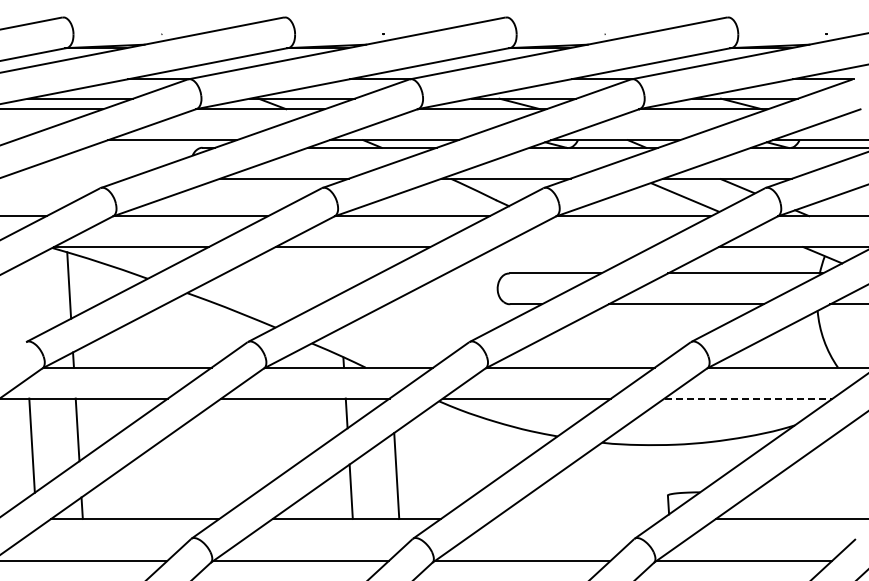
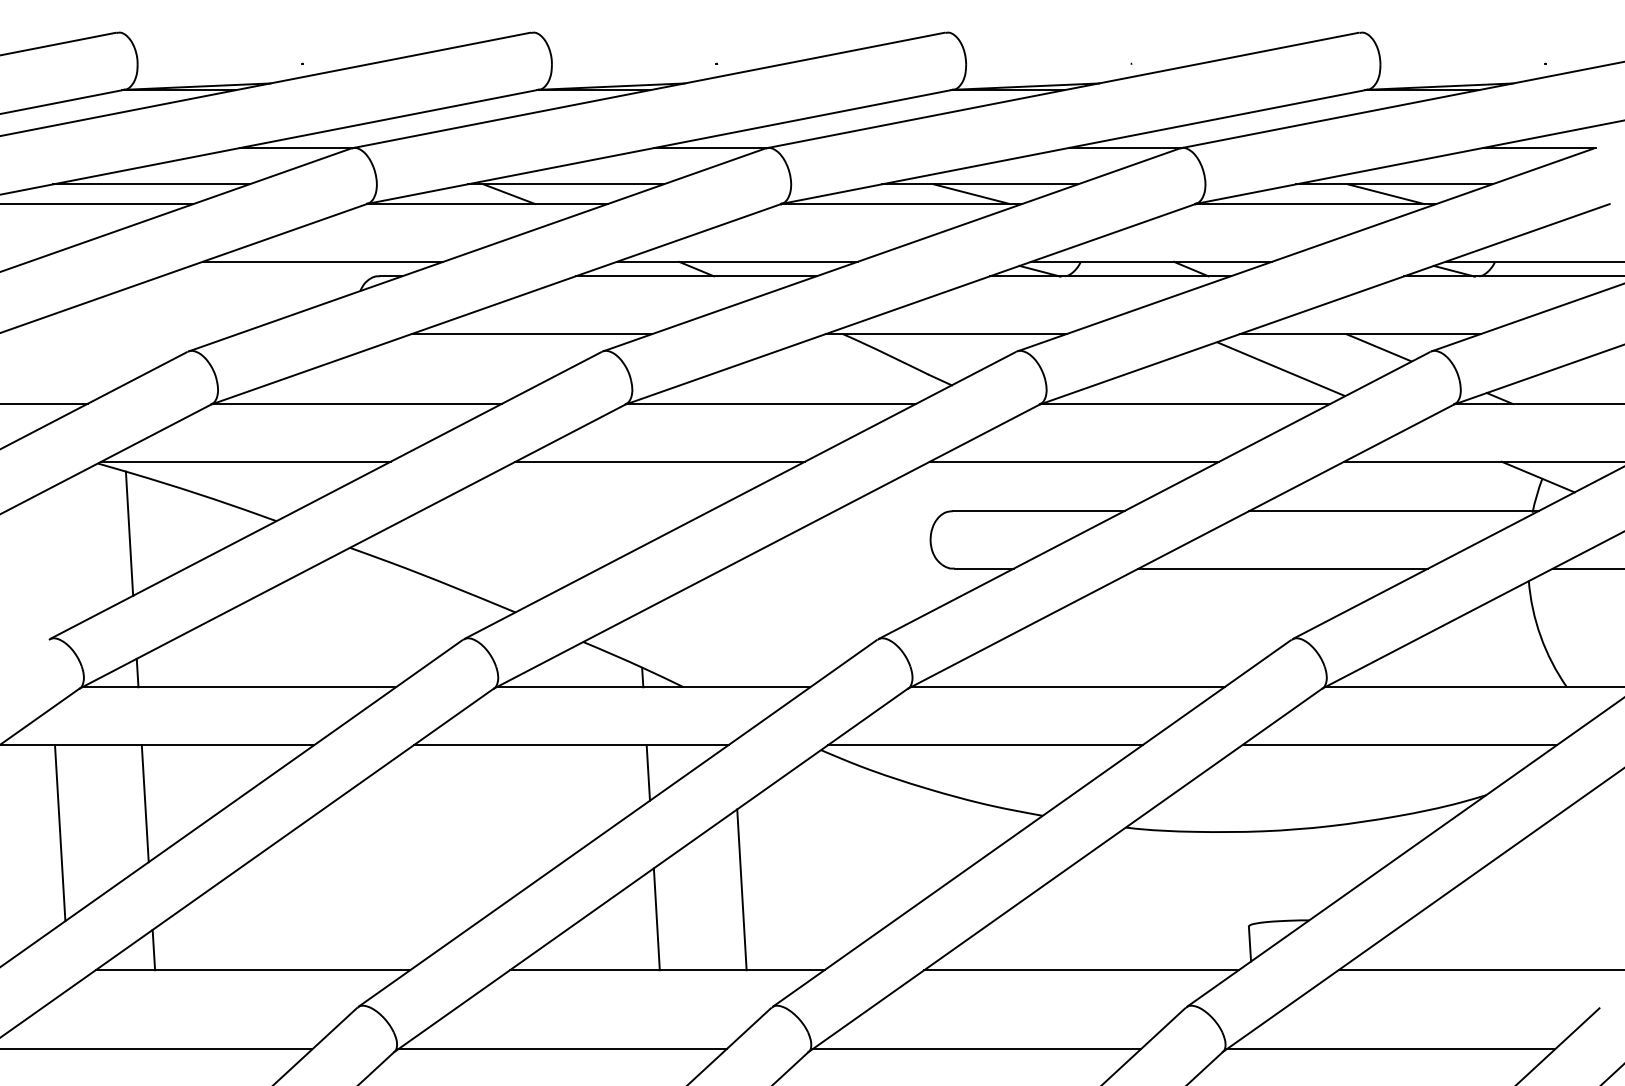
line: (574, 247) -> (1074, 462), added
line: (749, 398) -> (1401, 744), dashed -> solid
line: (578, 519) -> (1081, 971), added

